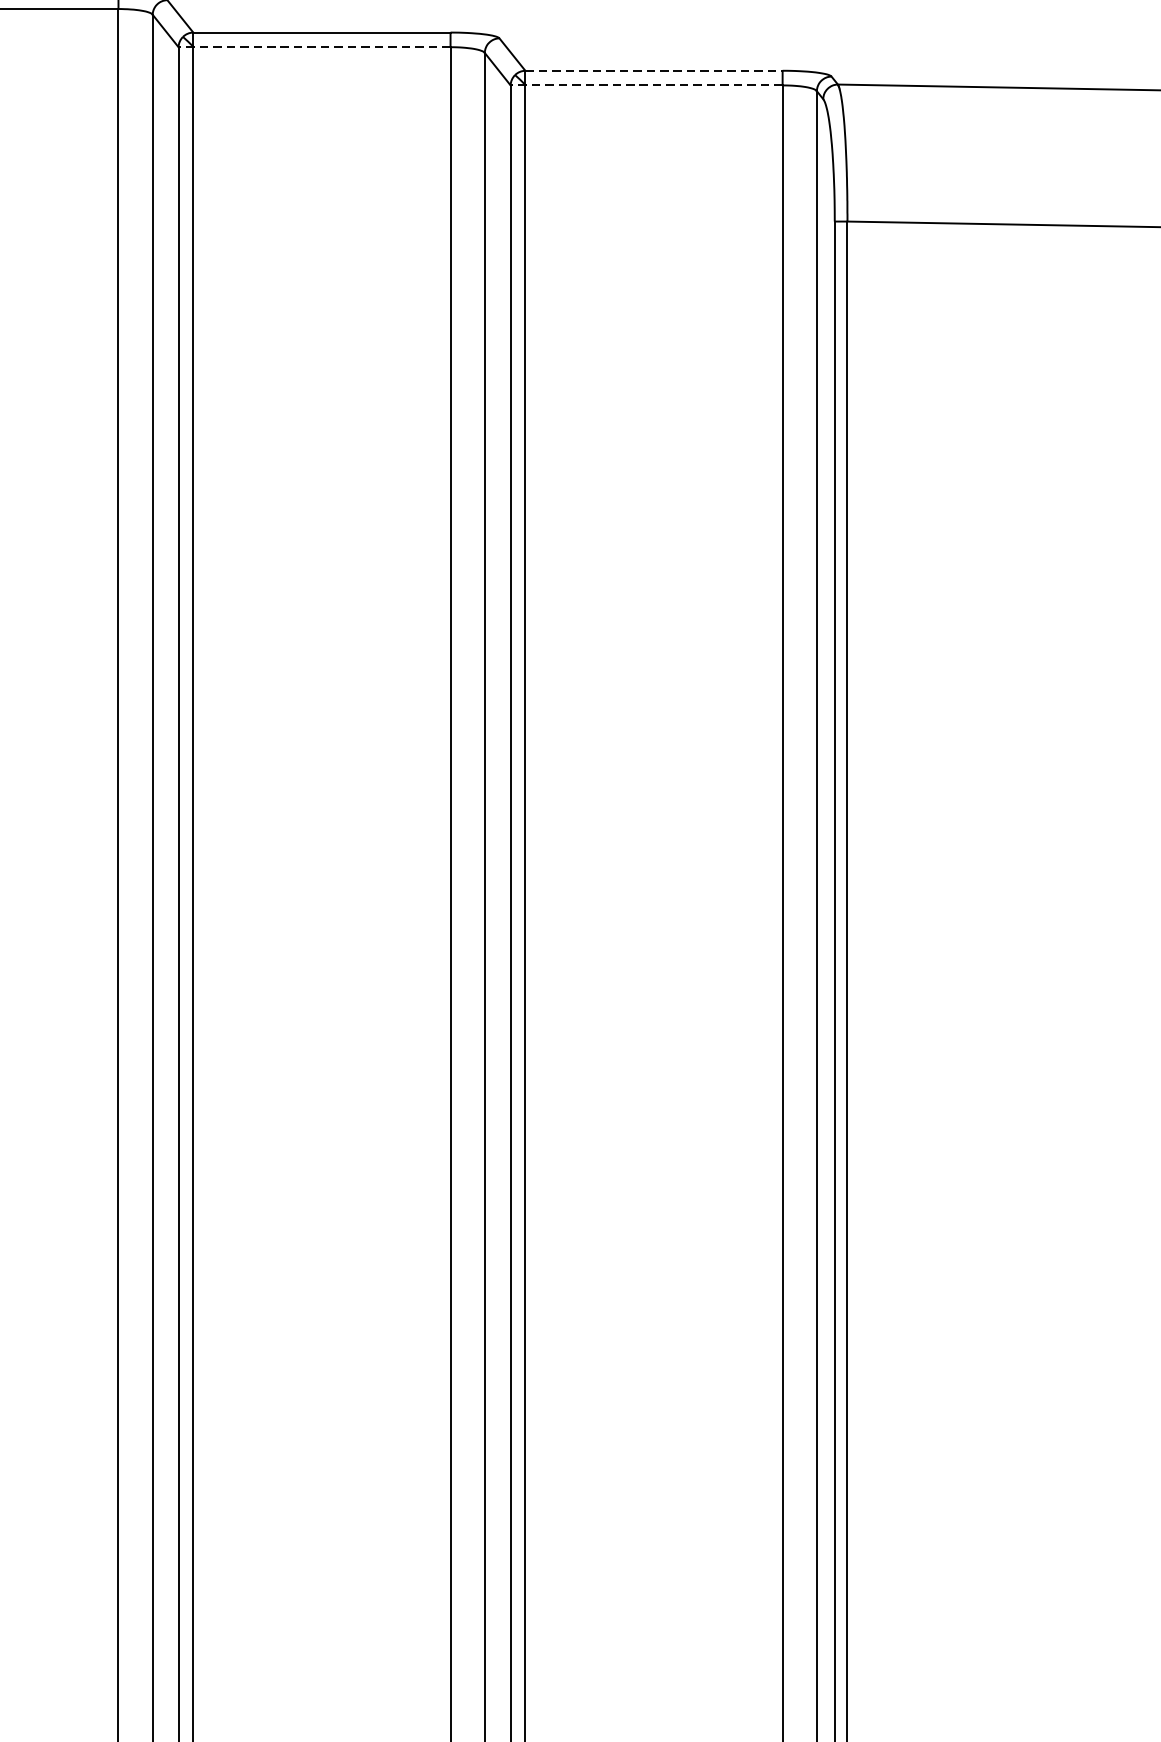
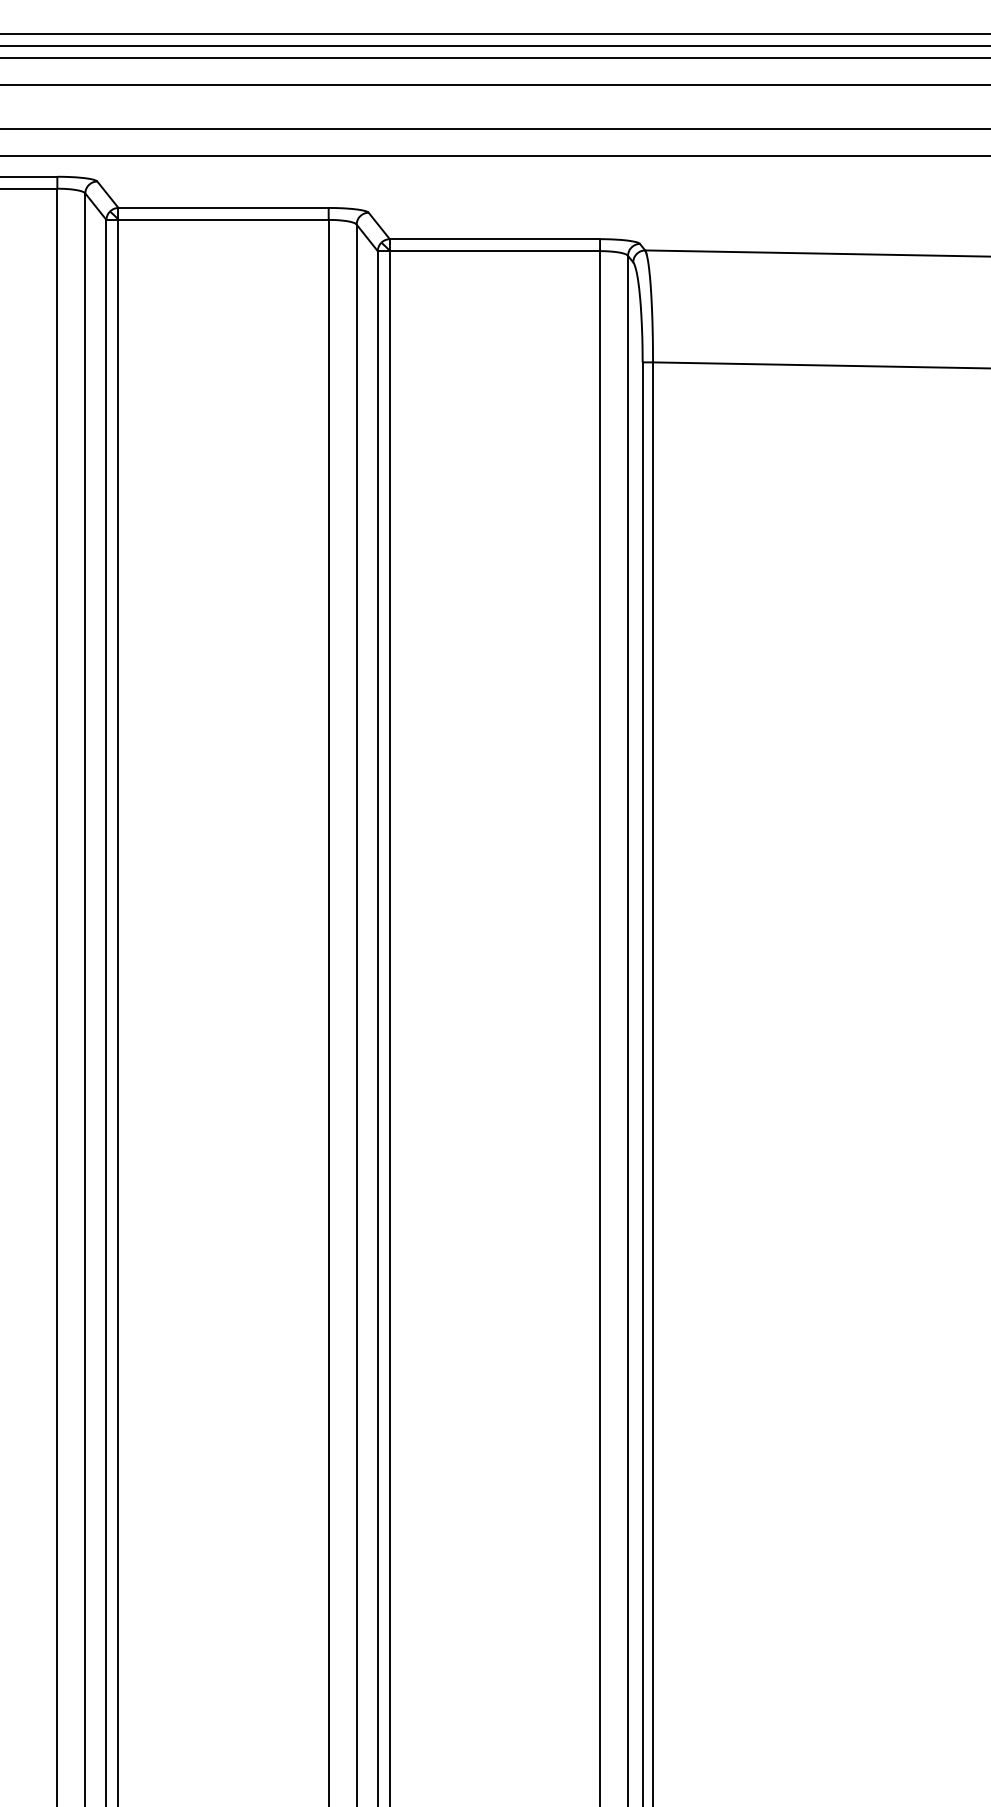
line: (314, 46) -> (217, 219), dashed -> solid
line: (654, 71) -> (495, 239), dashed -> solid
line: (646, 85) -> (488, 251), dashed -> solid

